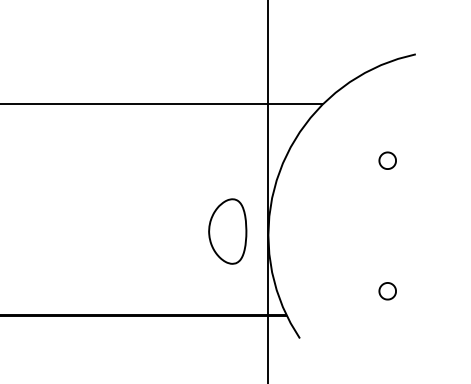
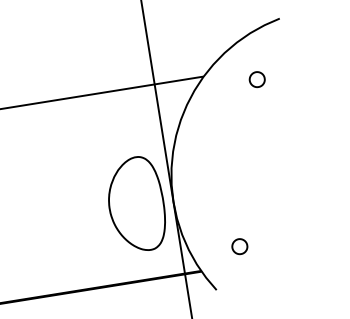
part: (387, 160) -> (257, 79), moved
part: (227, 231) -> (136, 204), size x1.6
part: (387, 291) -> (239, 246), moved

